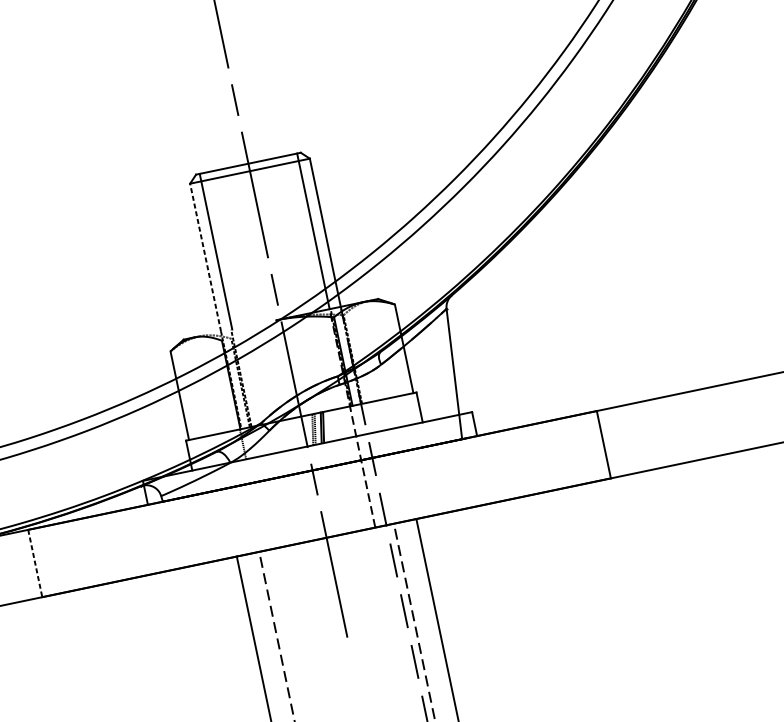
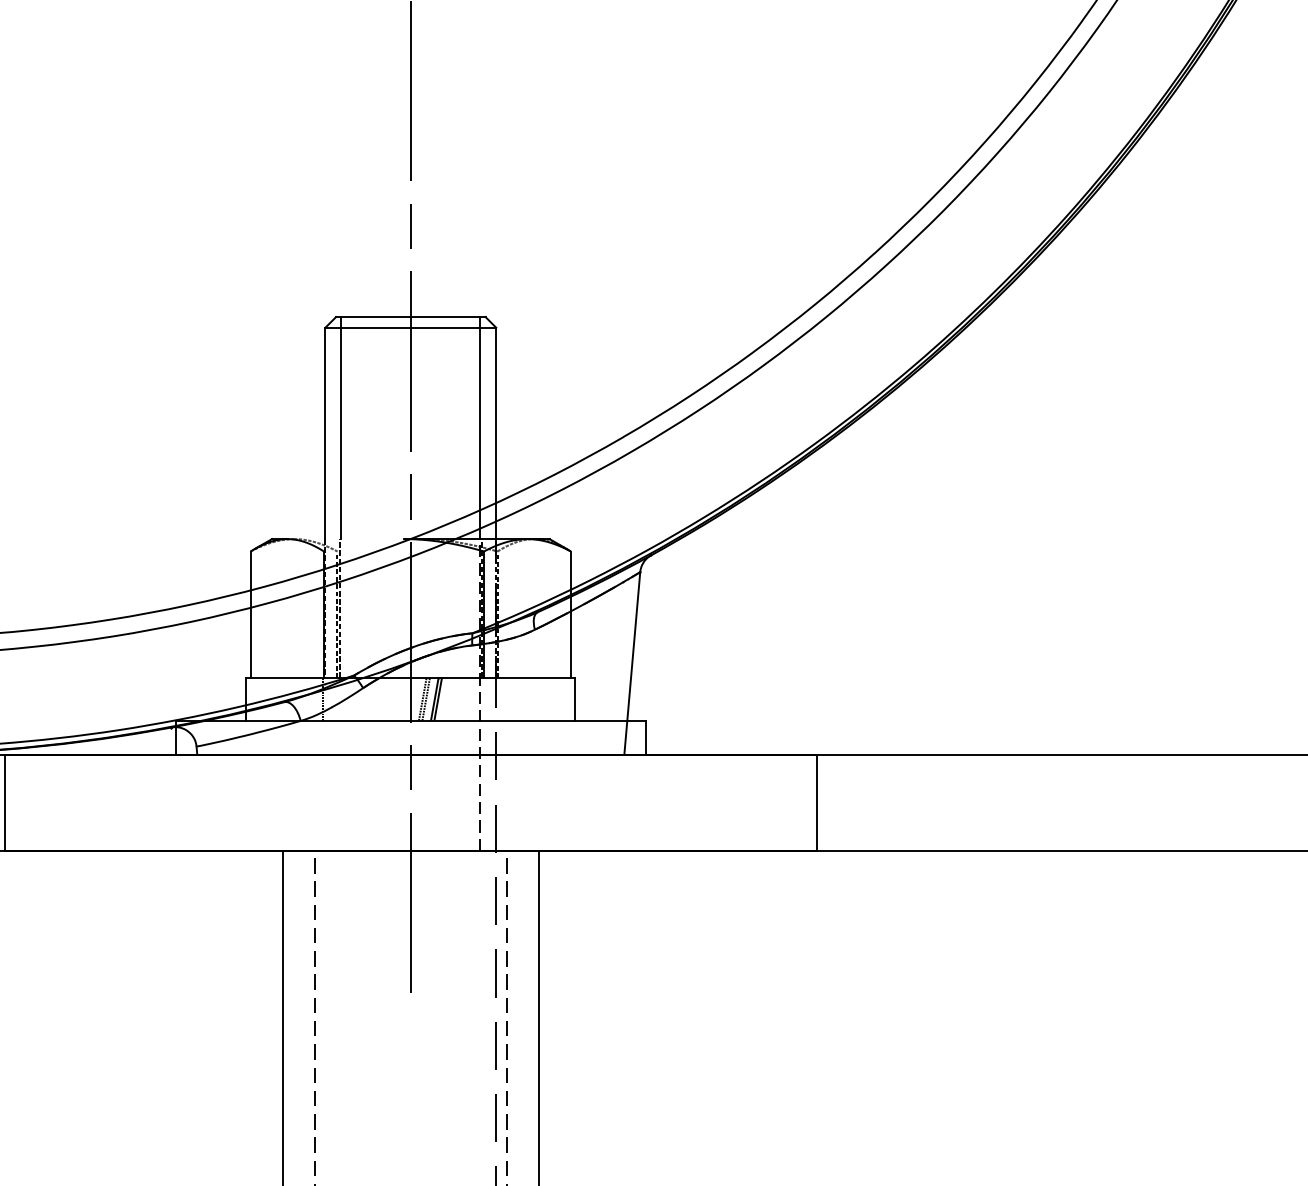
line: (205, 257) -> (325, 433), dashed -> solid
line: (35, 563) -> (5, 803), dashed -> solid

